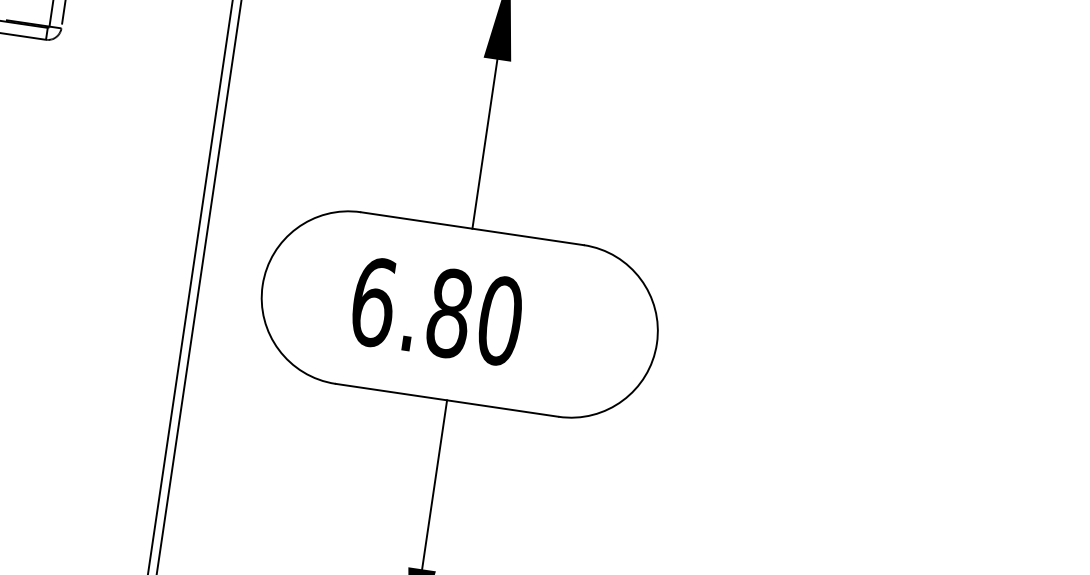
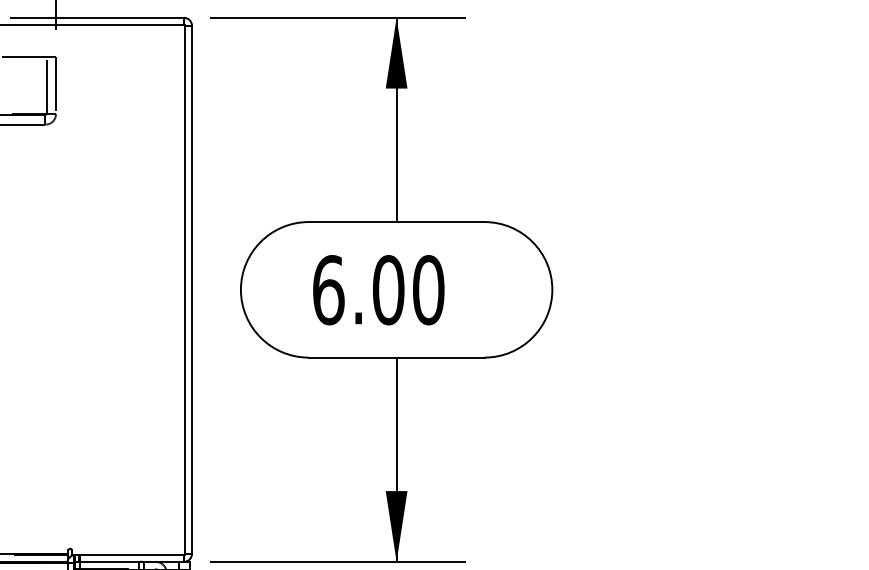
text: (449, 313) -> (388, 290), 6.80 -> 6.00

